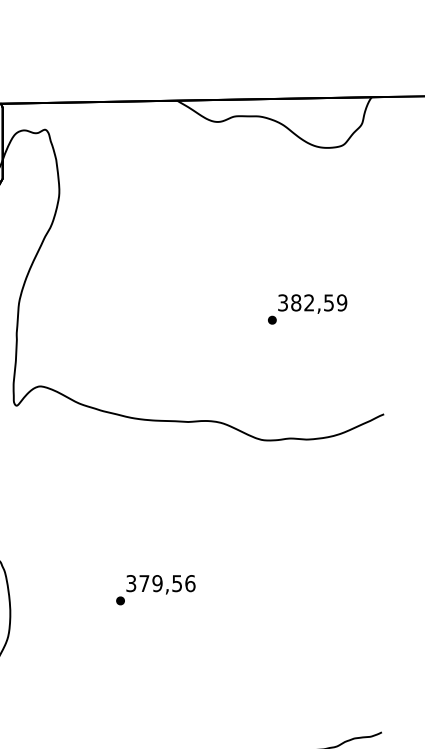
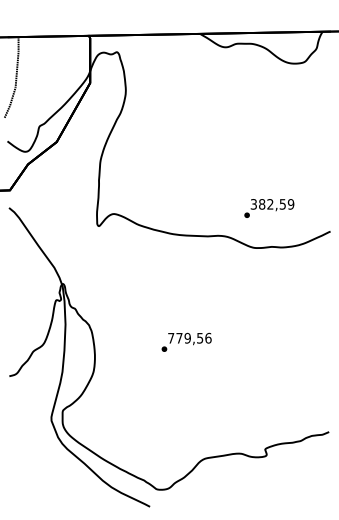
text: (307, 309) -> (269, 208), moved
text: (131, 582) -> (171, 337), 379,56 -> 779,56

